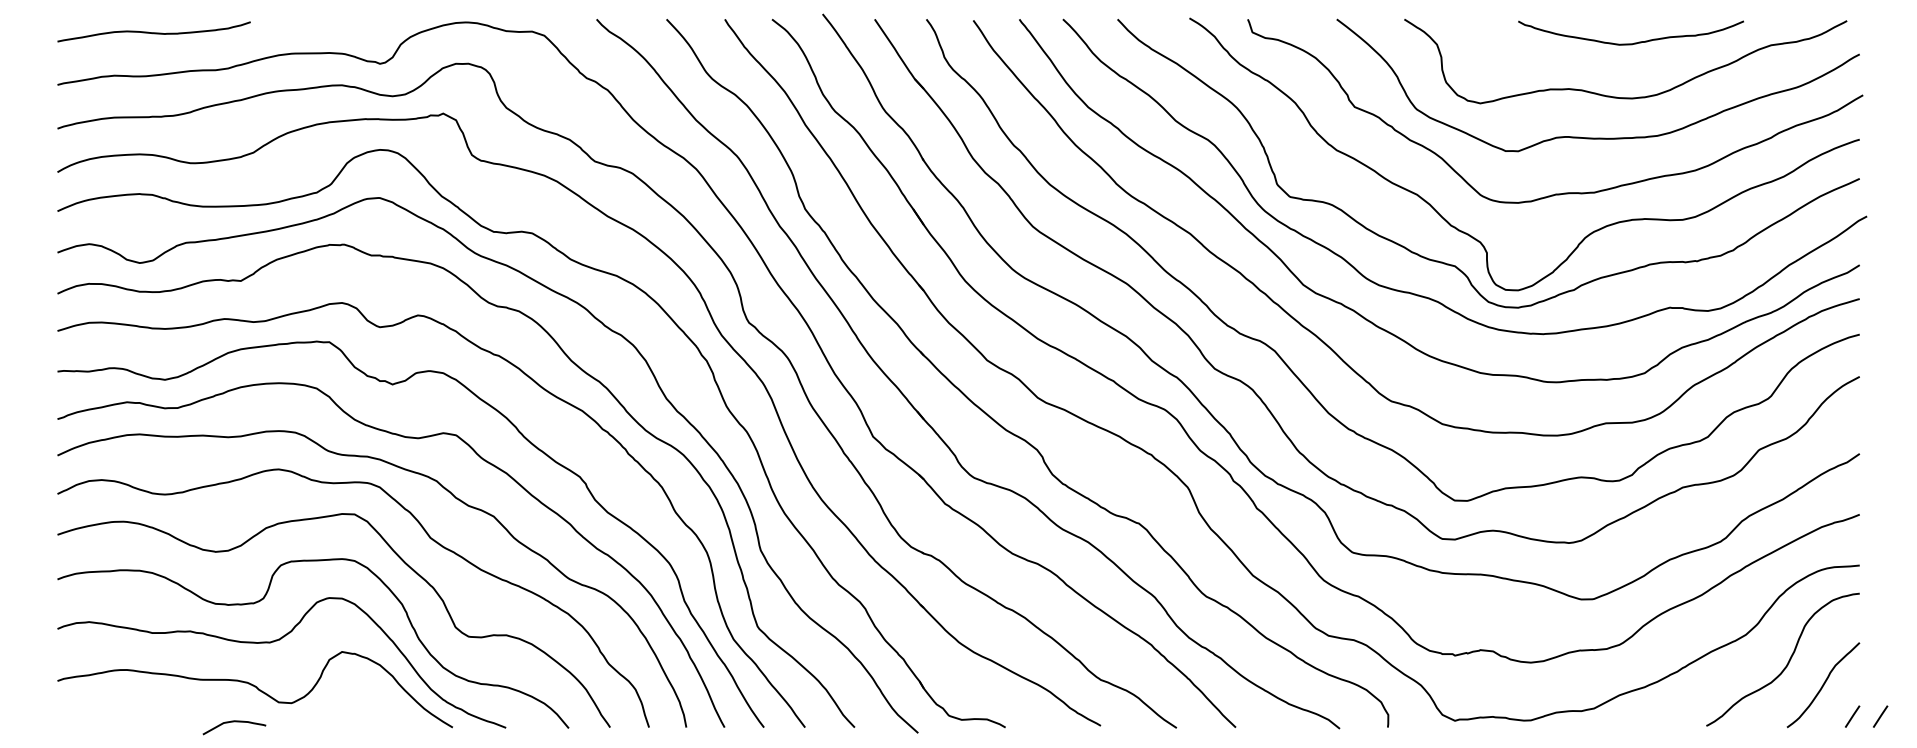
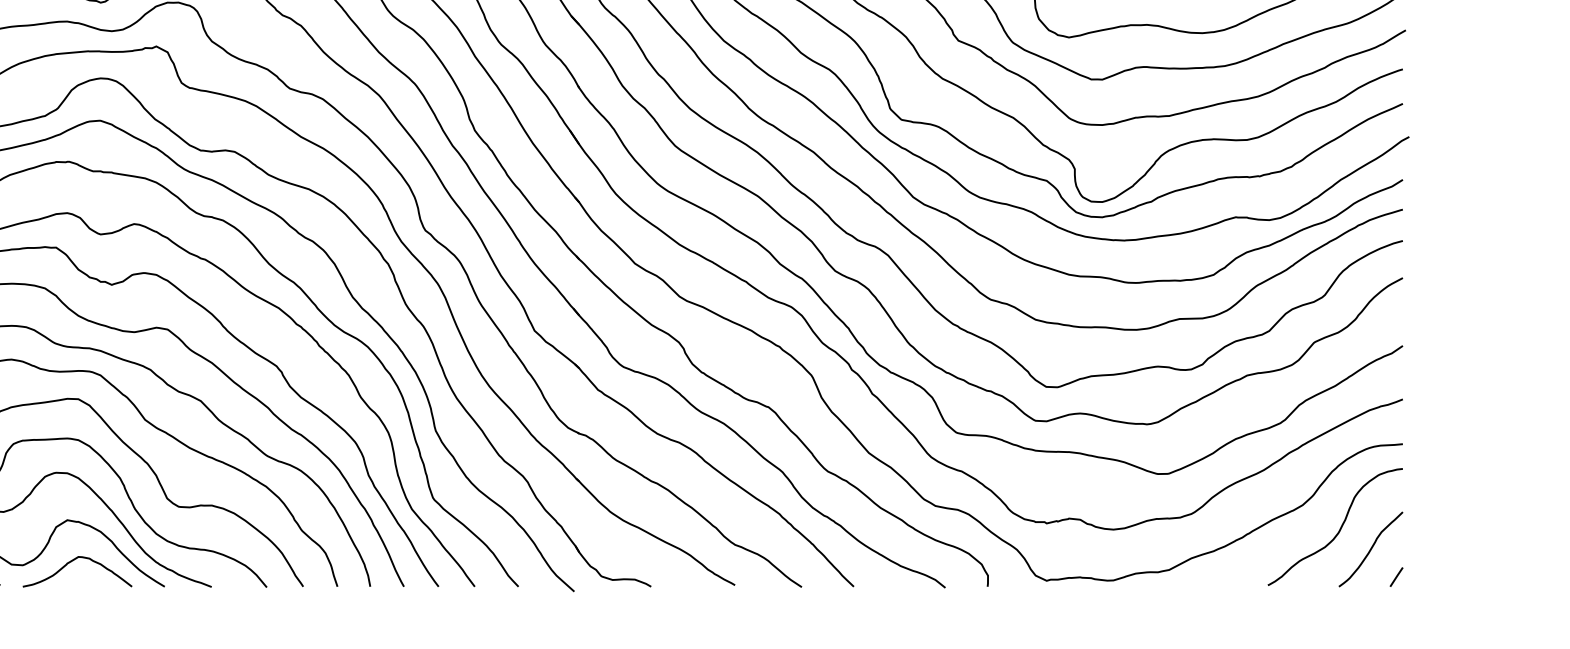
curve: (347, 699) -> (72, 562), added
line: (1880, 716) -> (1421, 577), removed

